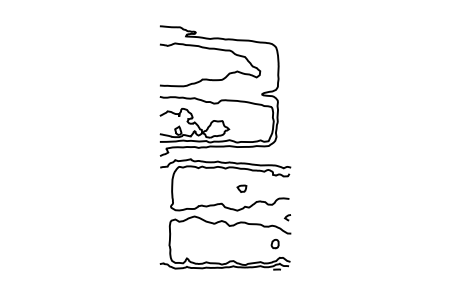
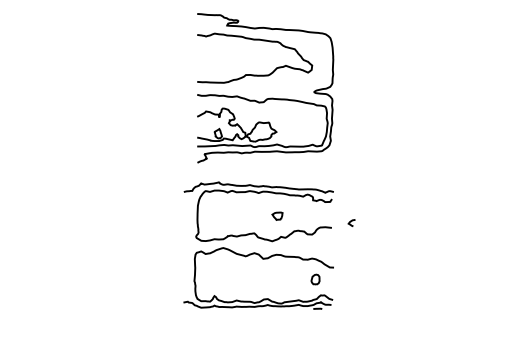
part: (217, 81) -> (263, 77), moved
curve: (287, 217) -> (351, 222), moved

